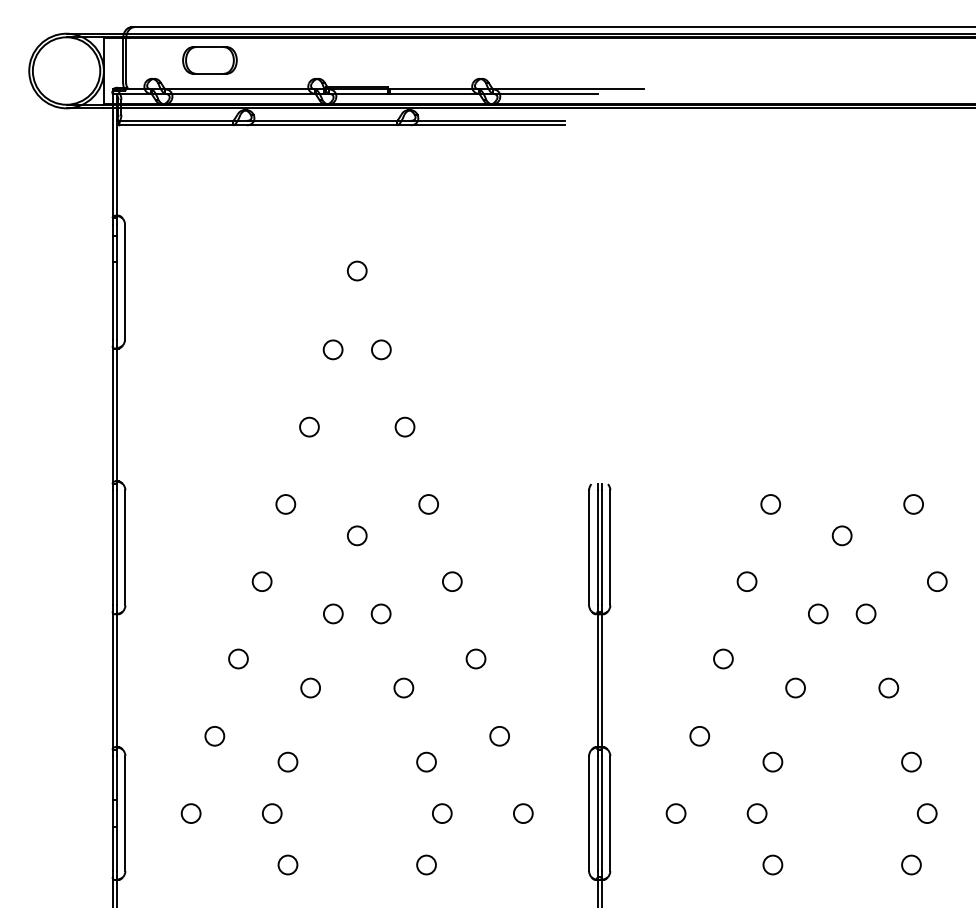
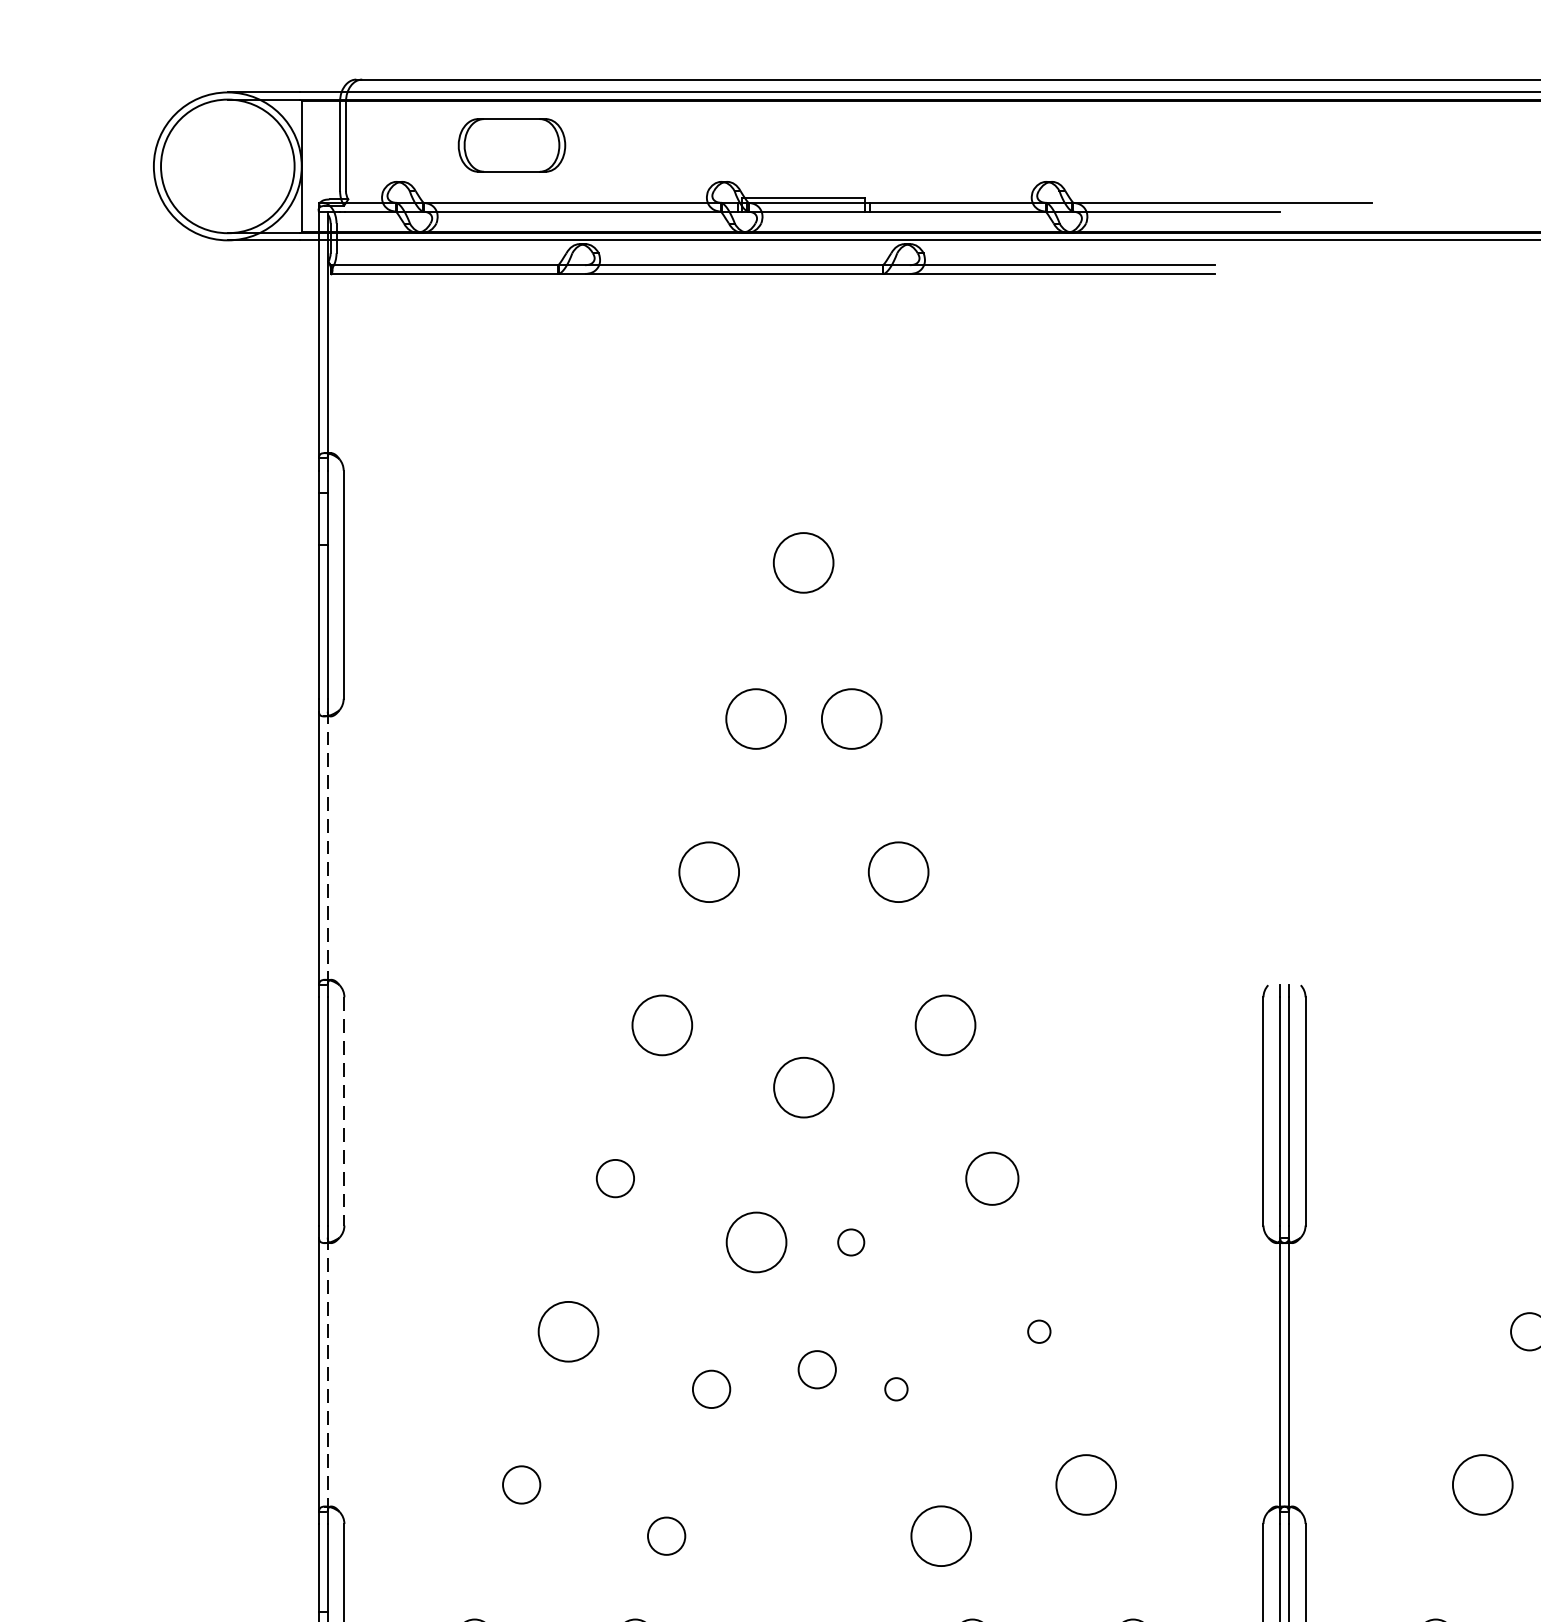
circle: (357, 270) -> (804, 561), size x1.6
circle: (332, 349) -> (754, 718), size x1.6
circle: (381, 349) -> (851, 718), size x1.6
line: (117, 414) -> (328, 847), solid -> dashed
circle: (309, 426) -> (709, 870), size x1.6
circle: (404, 426) -> (897, 870), size x1.6
circle: (285, 504) -> (661, 1025), size x1.6
circle: (428, 504) -> (945, 1025), size x1.6
circle: (356, 535) -> (802, 1086), size x1.6
line: (125, 547) -> (344, 1110), solid -> dashed
circle: (452, 581) -> (992, 1178), size x1.4
circle: (332, 613) -> (754, 1241), size x1.6
circle: (380, 613) -> (849, 1241), size x0.7
circle: (238, 658) -> (568, 1330), size x1.6
circle: (475, 658) -> (1038, 1330), size x0.6
circle: (363, 677) -> (816, 1368), added
line: (117, 680) -> (328, 1374), solid -> dashed
circle: (403, 687) -> (895, 1388), size x0.6
circle: (499, 735) -> (1085, 1483), size x1.6
circle: (699, 735) -> (1482, 1483), size x1.6
circle: (426, 761) -> (941, 1534), size x1.6

